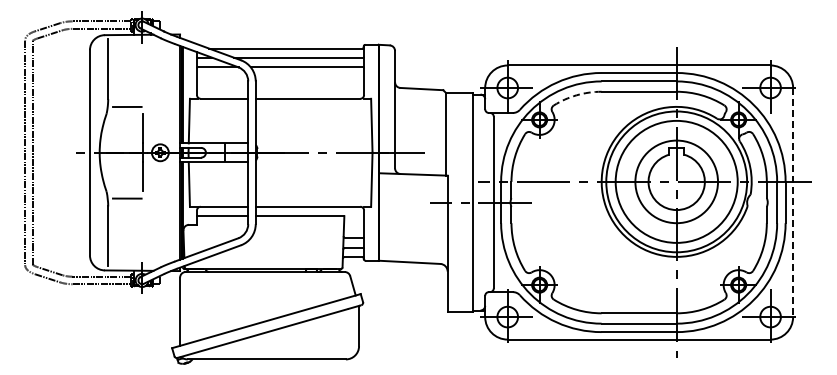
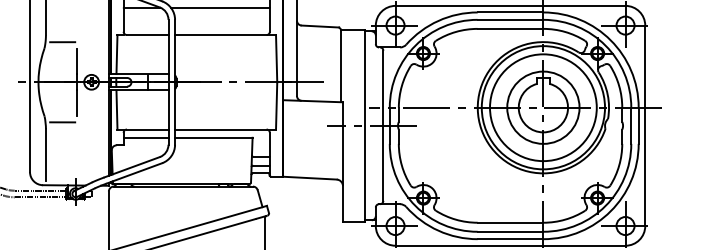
arc: (576, 95) -> (455, 32), dashed -> solid
line: (793, 202) -> (645, 125), dashed -> solid

